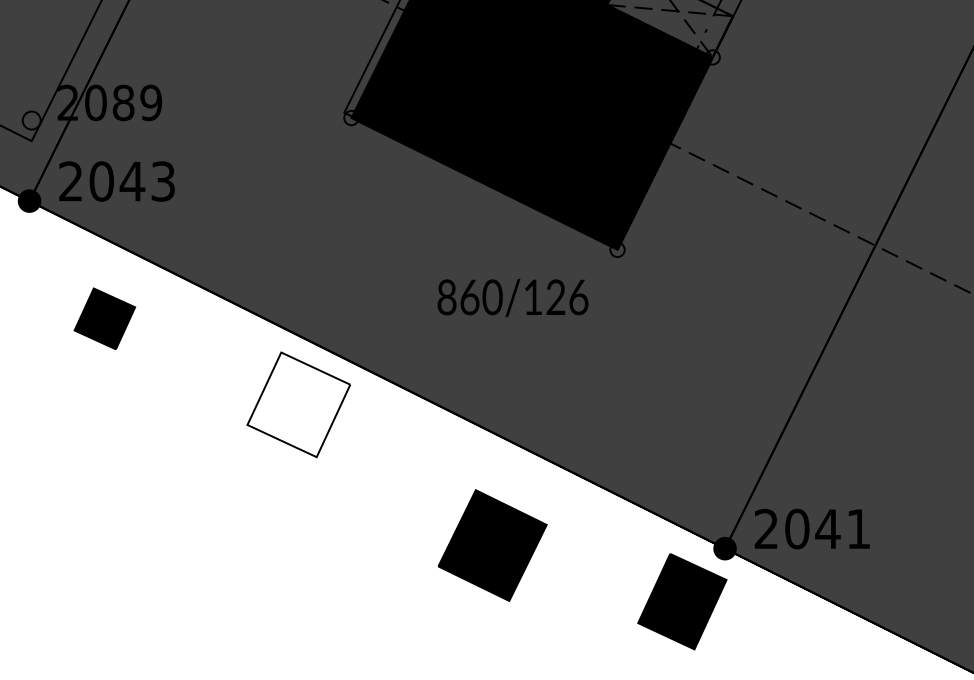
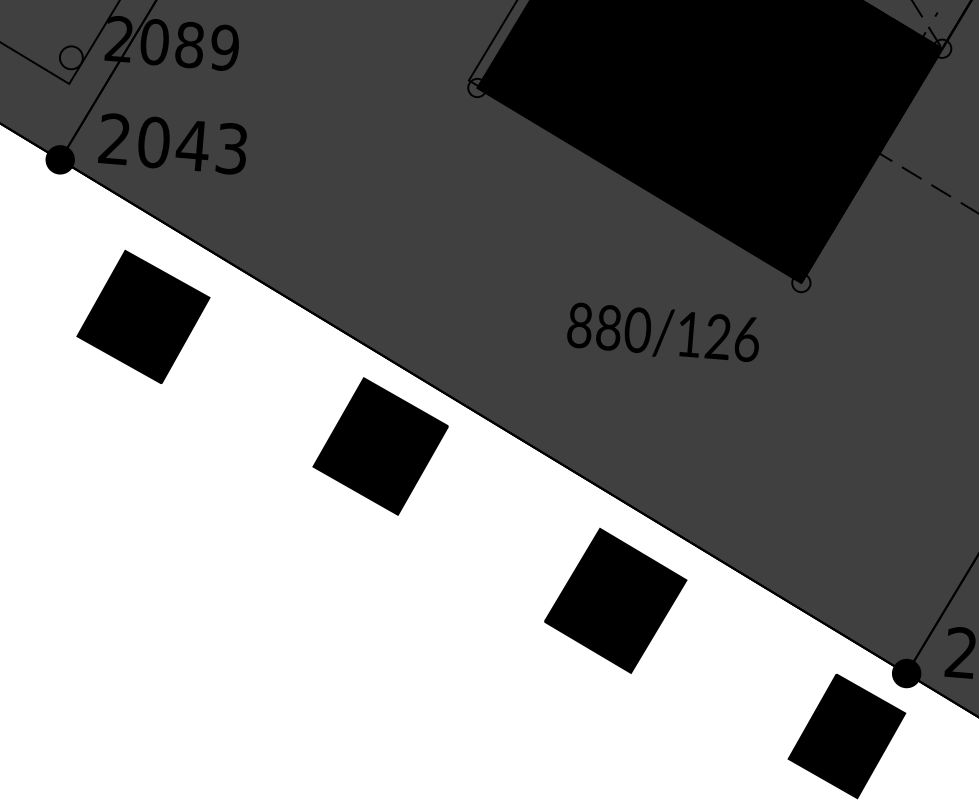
text: (469, 295) -> (608, 325), 860/126 -> 880/126
part: (104, 318) -> (143, 316), size x1.67
fill: (298, 404) -> (380, 446), added
part: (492, 545) -> (615, 600), moved

